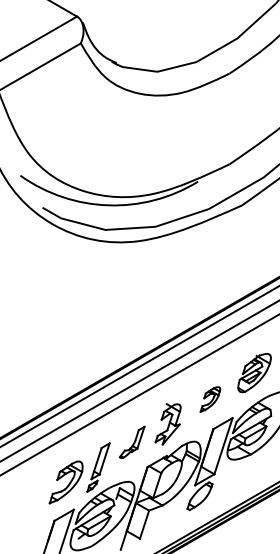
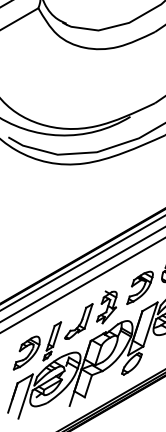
part: (210, 399) -> (140, 287), size x1.67
part: (131, 442) -> (78, 321), size x1.43

